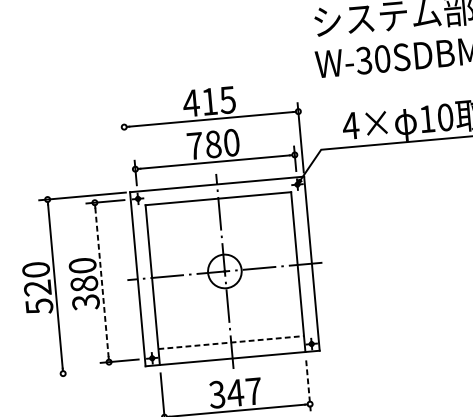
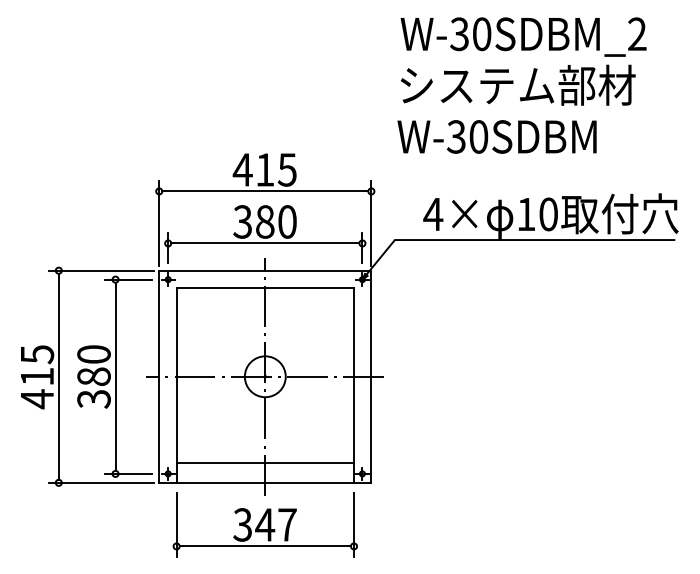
text: (194, 145) -> (242, 221), 780 -> 380
line: (126, 153) -> (159, 223), added
line: (101, 282) -> (115, 376), dashed -> solid
text: (37, 288) -> (37, 377), 520 -> 415
line: (231, 342) -> (265, 463), dashed -> solid
line: (98, 370) -> (101, 482), added
line: (308, 386) -> (354, 524), dashed -> solid

